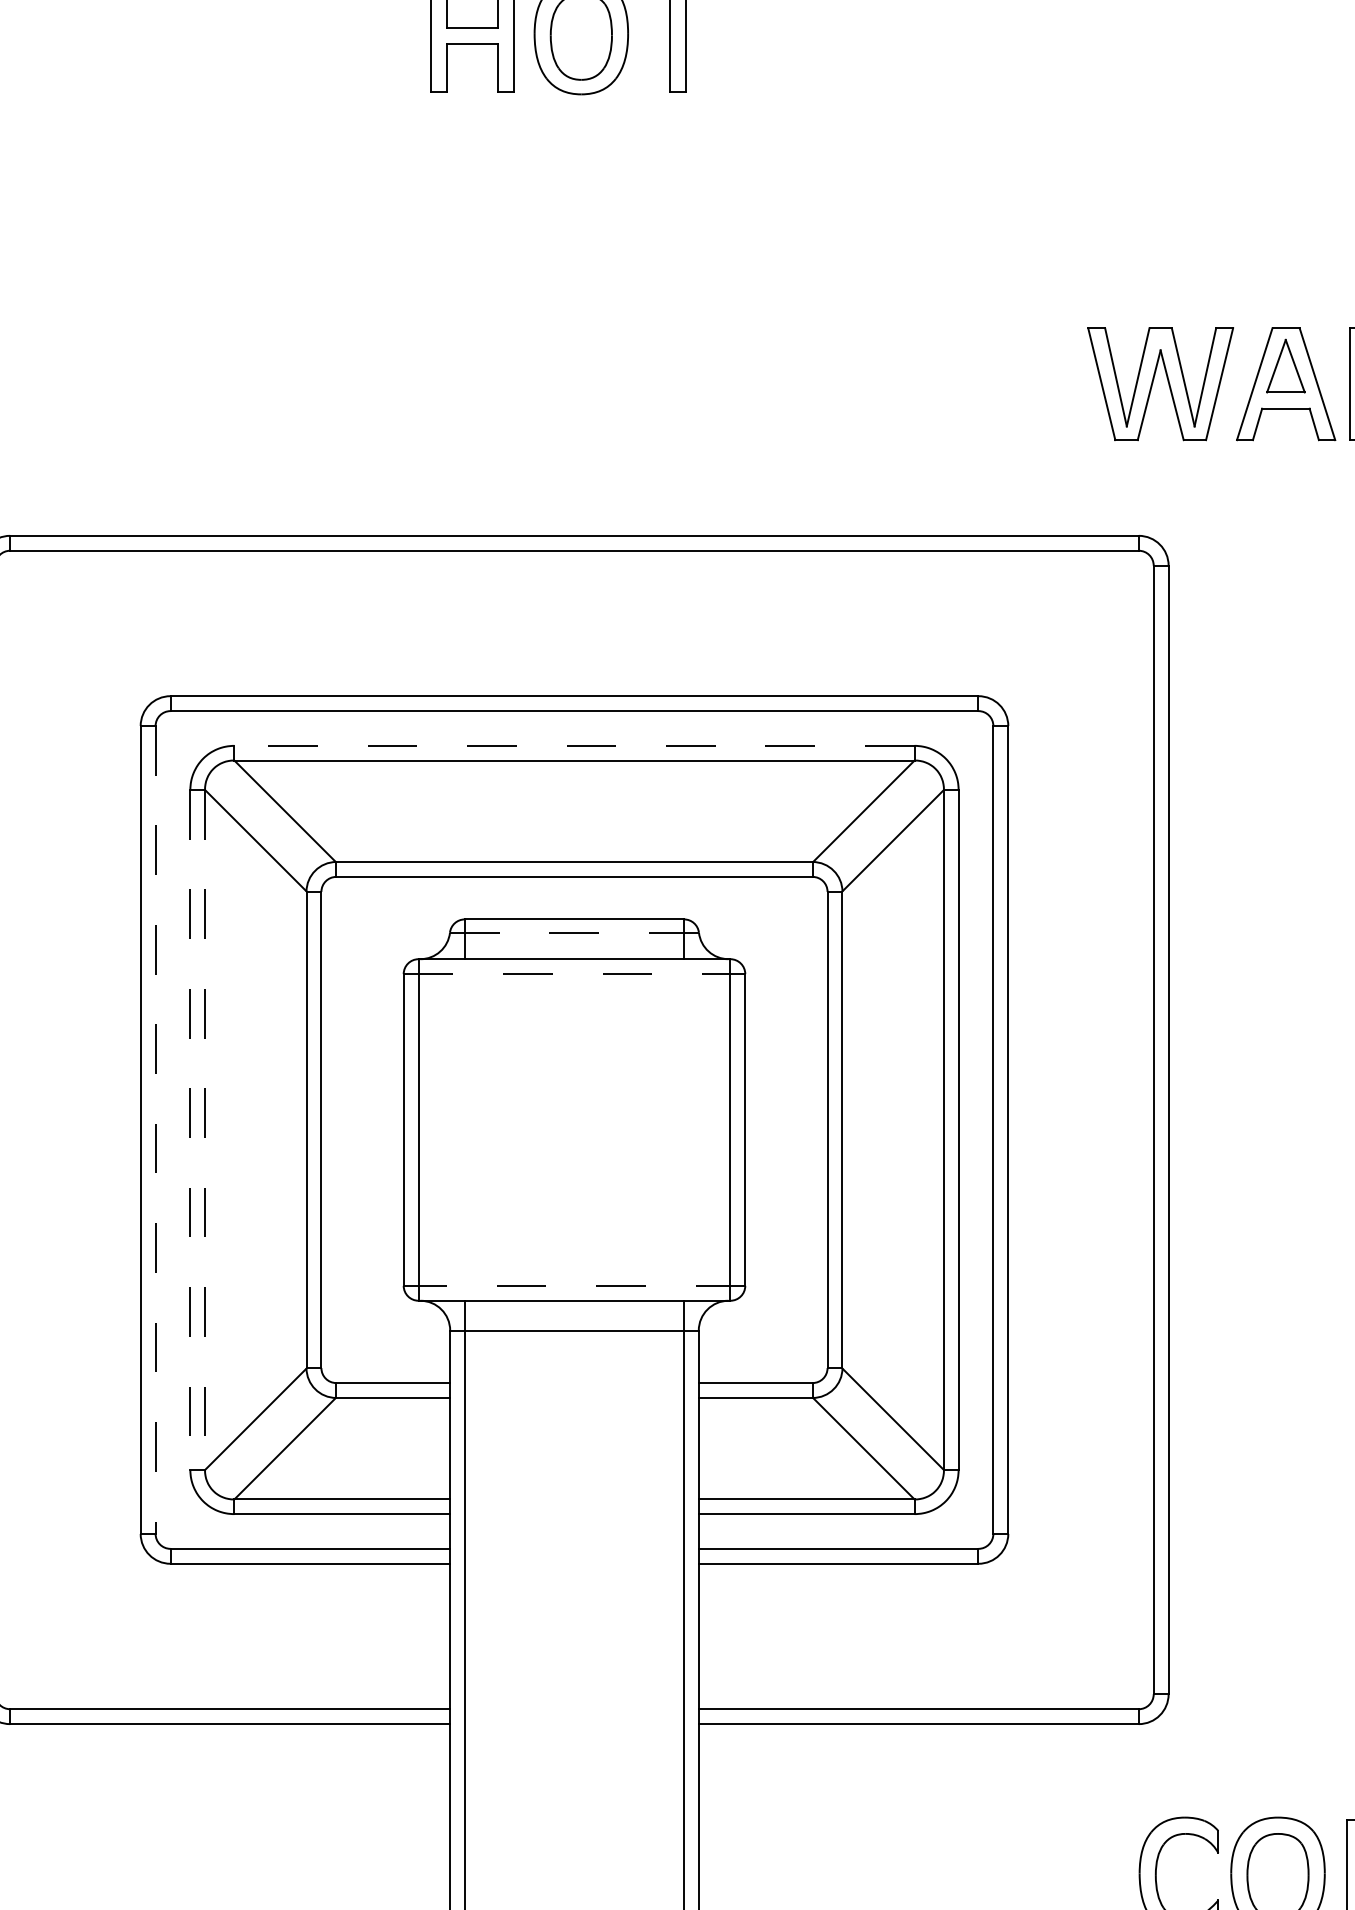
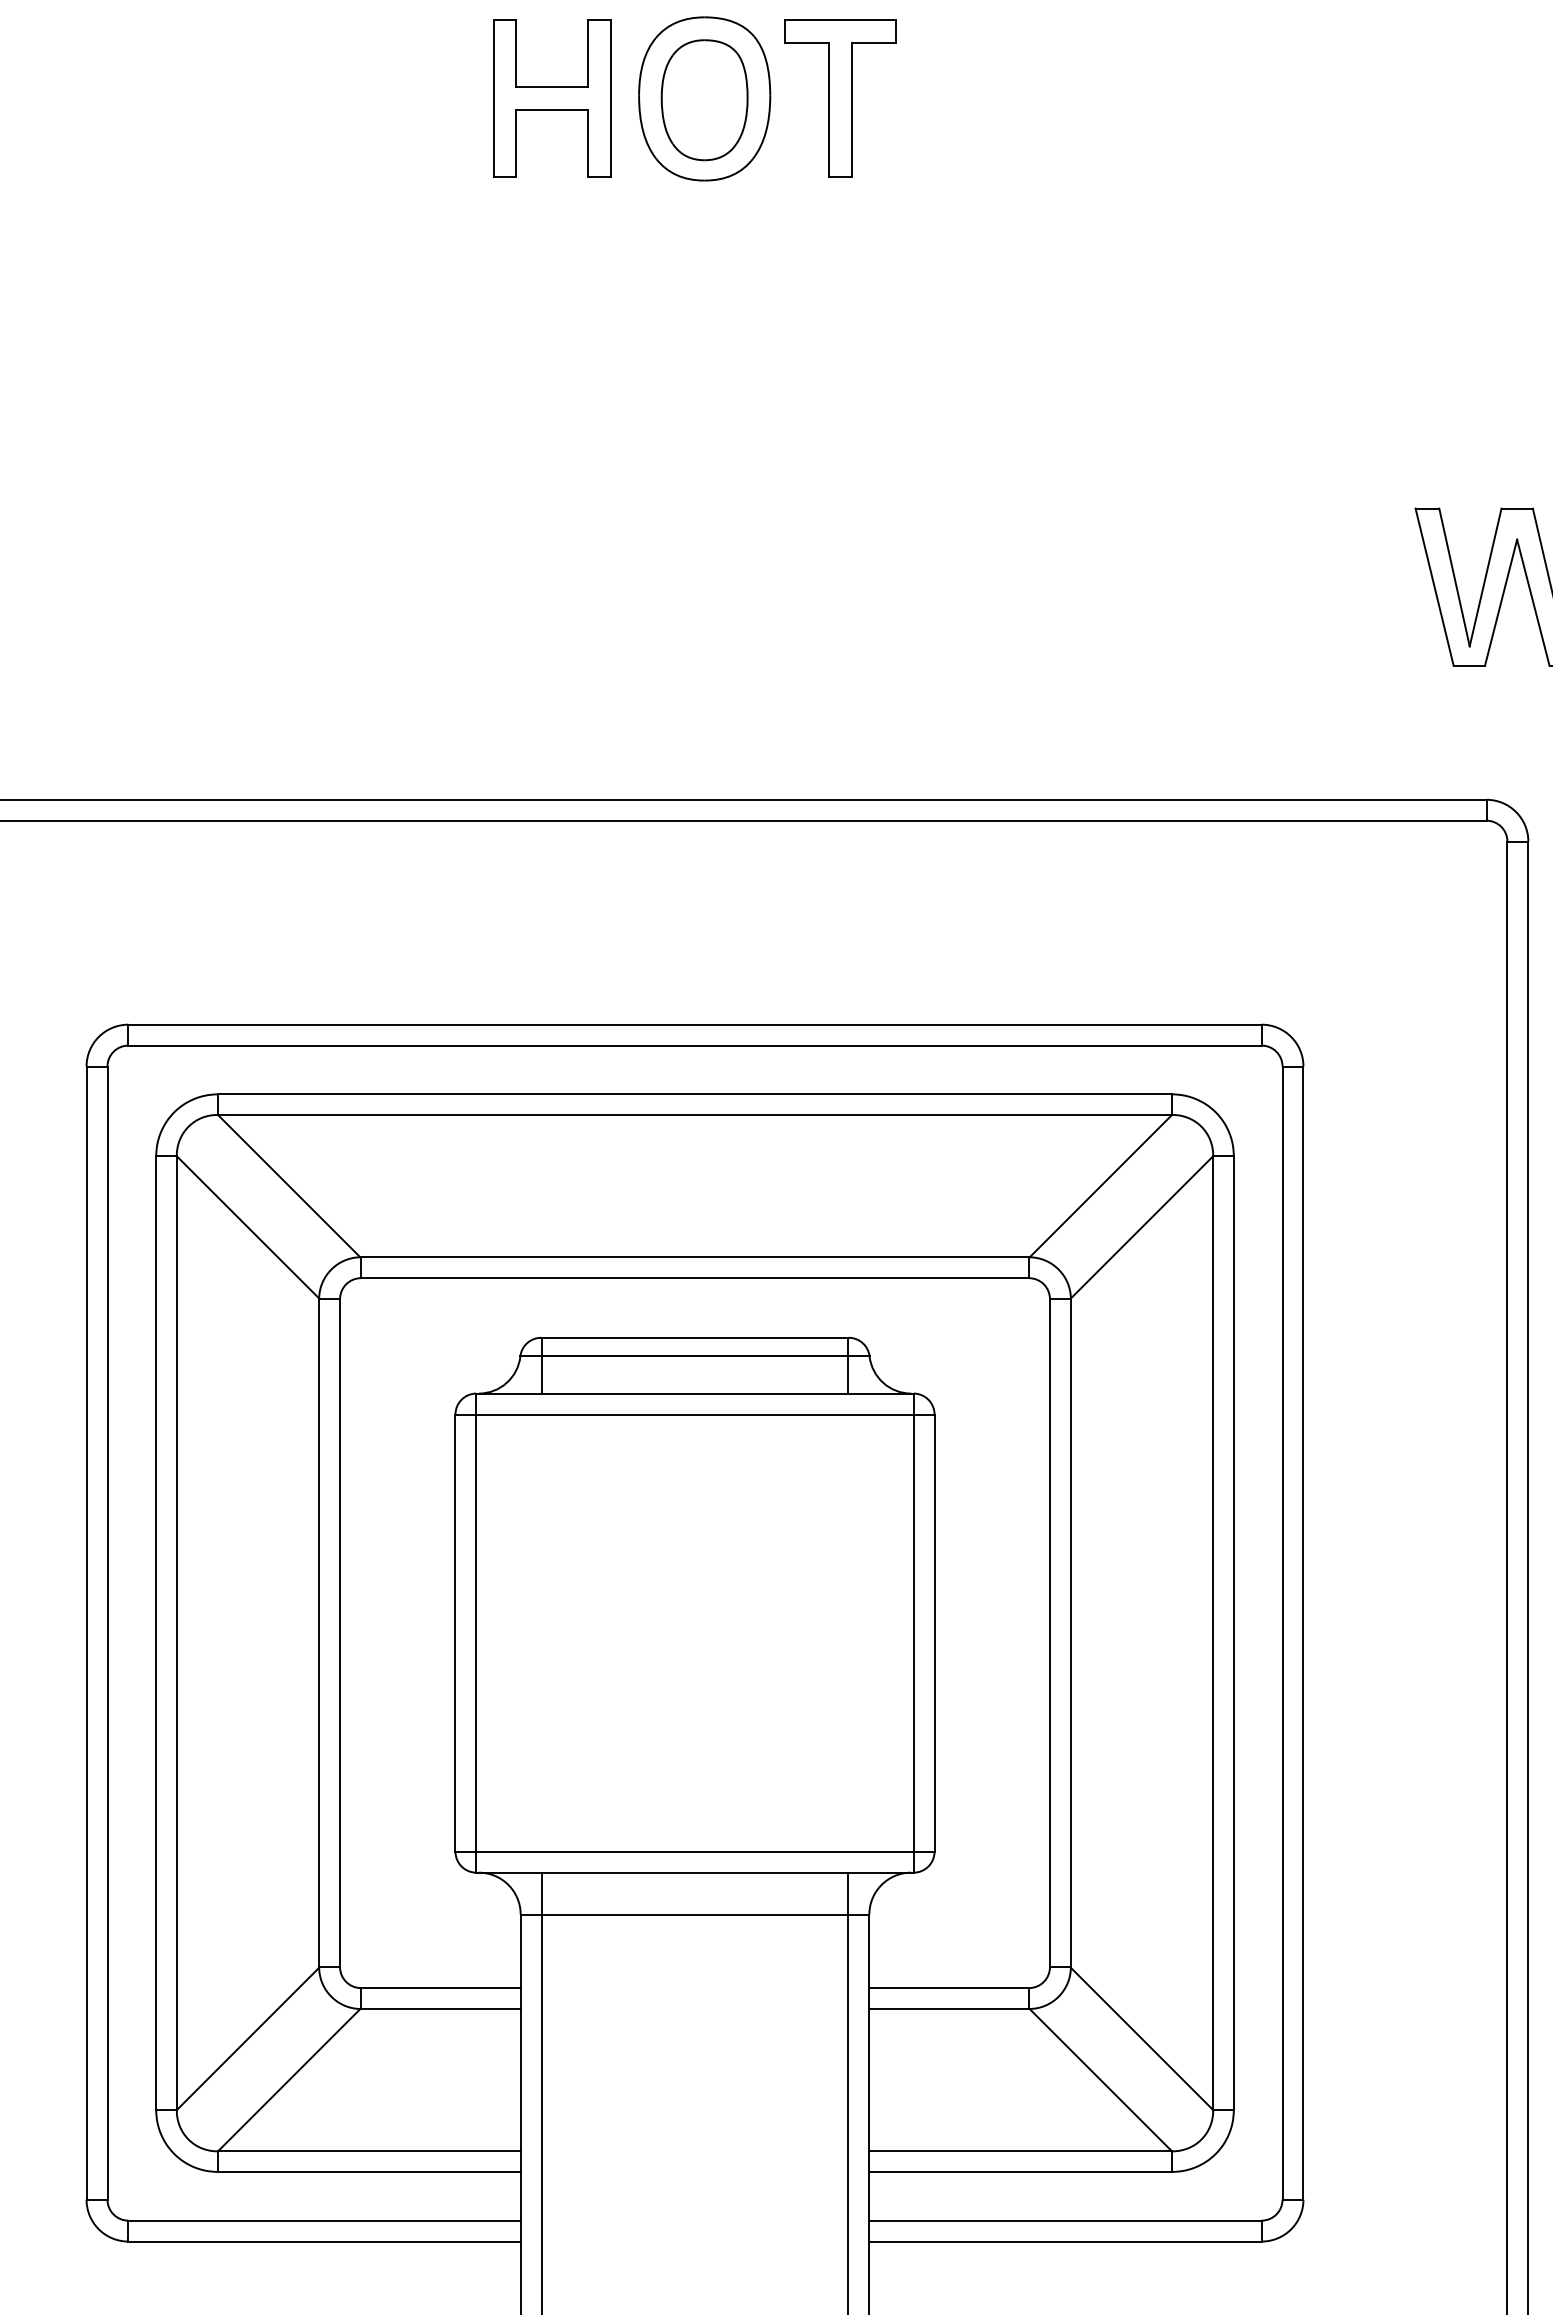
line: (574, 745) -> (695, 1093), dashed -> solid
line: (575, 932) -> (696, 1356), dashed -> solid
line: (574, 974) -> (695, 1415), dashed -> solid
line: (155, 1129) -> (107, 1632), dashed -> solid
line: (190, 1130) -> (156, 1633), dashed -> solid
line: (205, 1130) -> (177, 1633), dashed -> solid
line: (574, 1285) -> (695, 1851), dashed -> solid

